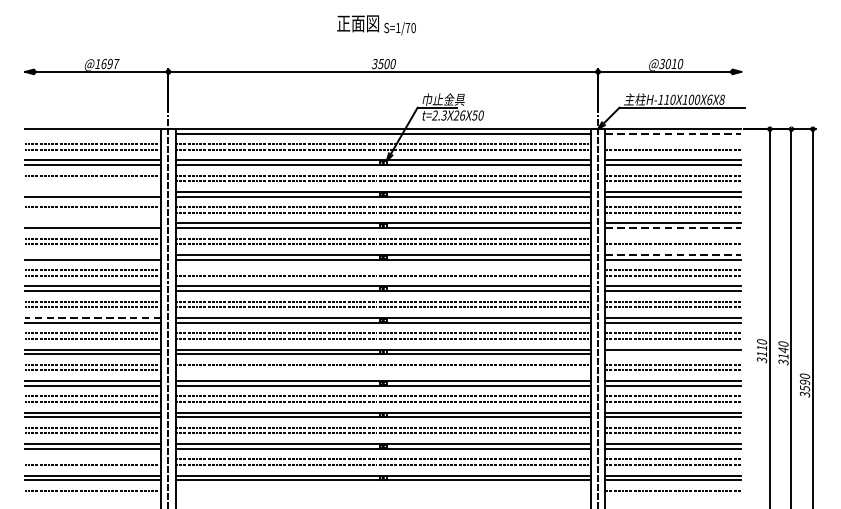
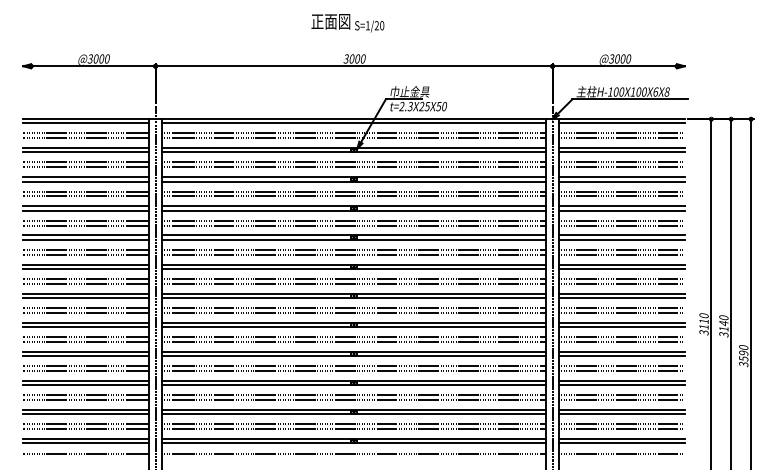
text: (407, 27) -> (376, 25), S=1/70 -> S=1/20
text: (106, 63) -> (98, 58), @1697 -> @3000
text: (380, 63) -> (351, 58), 3500 -> 3000
text: (673, 63) -> (622, 58), @3010 -> @3000
text: (666, 99) -> (615, 91), H-110X100X6X8 -> H-100X100X6X8
text: (461, 115) -> (426, 106), t=2.3X26X50 -> t=2.3X25X50
line: (93, 133) -> (86, 123), added
line: (673, 133) -> (622, 123), dashed -> solid
line: (672, 144) -> (621, 133), added
line: (93, 181) -> (86, 167), added
line: (93, 192) -> (86, 177), added
line: (93, 212) -> (86, 196), added
line: (93, 223) -> (86, 206), added
line: (673, 227) -> (622, 210), dashed -> solid
line: (672, 238) -> (621, 220), added
line: (93, 255) -> (86, 235), added
line: (673, 255) -> (622, 235), dashed -> solid
line: (382, 270) -> (353, 249), added
line: (93, 317) -> (86, 293), dashed -> solid
line: (672, 353) -> (621, 326), added
line: (382, 369) -> (353, 341), added
line: (93, 459) -> (86, 424), added
line: (382, 490) -> (353, 453), added

